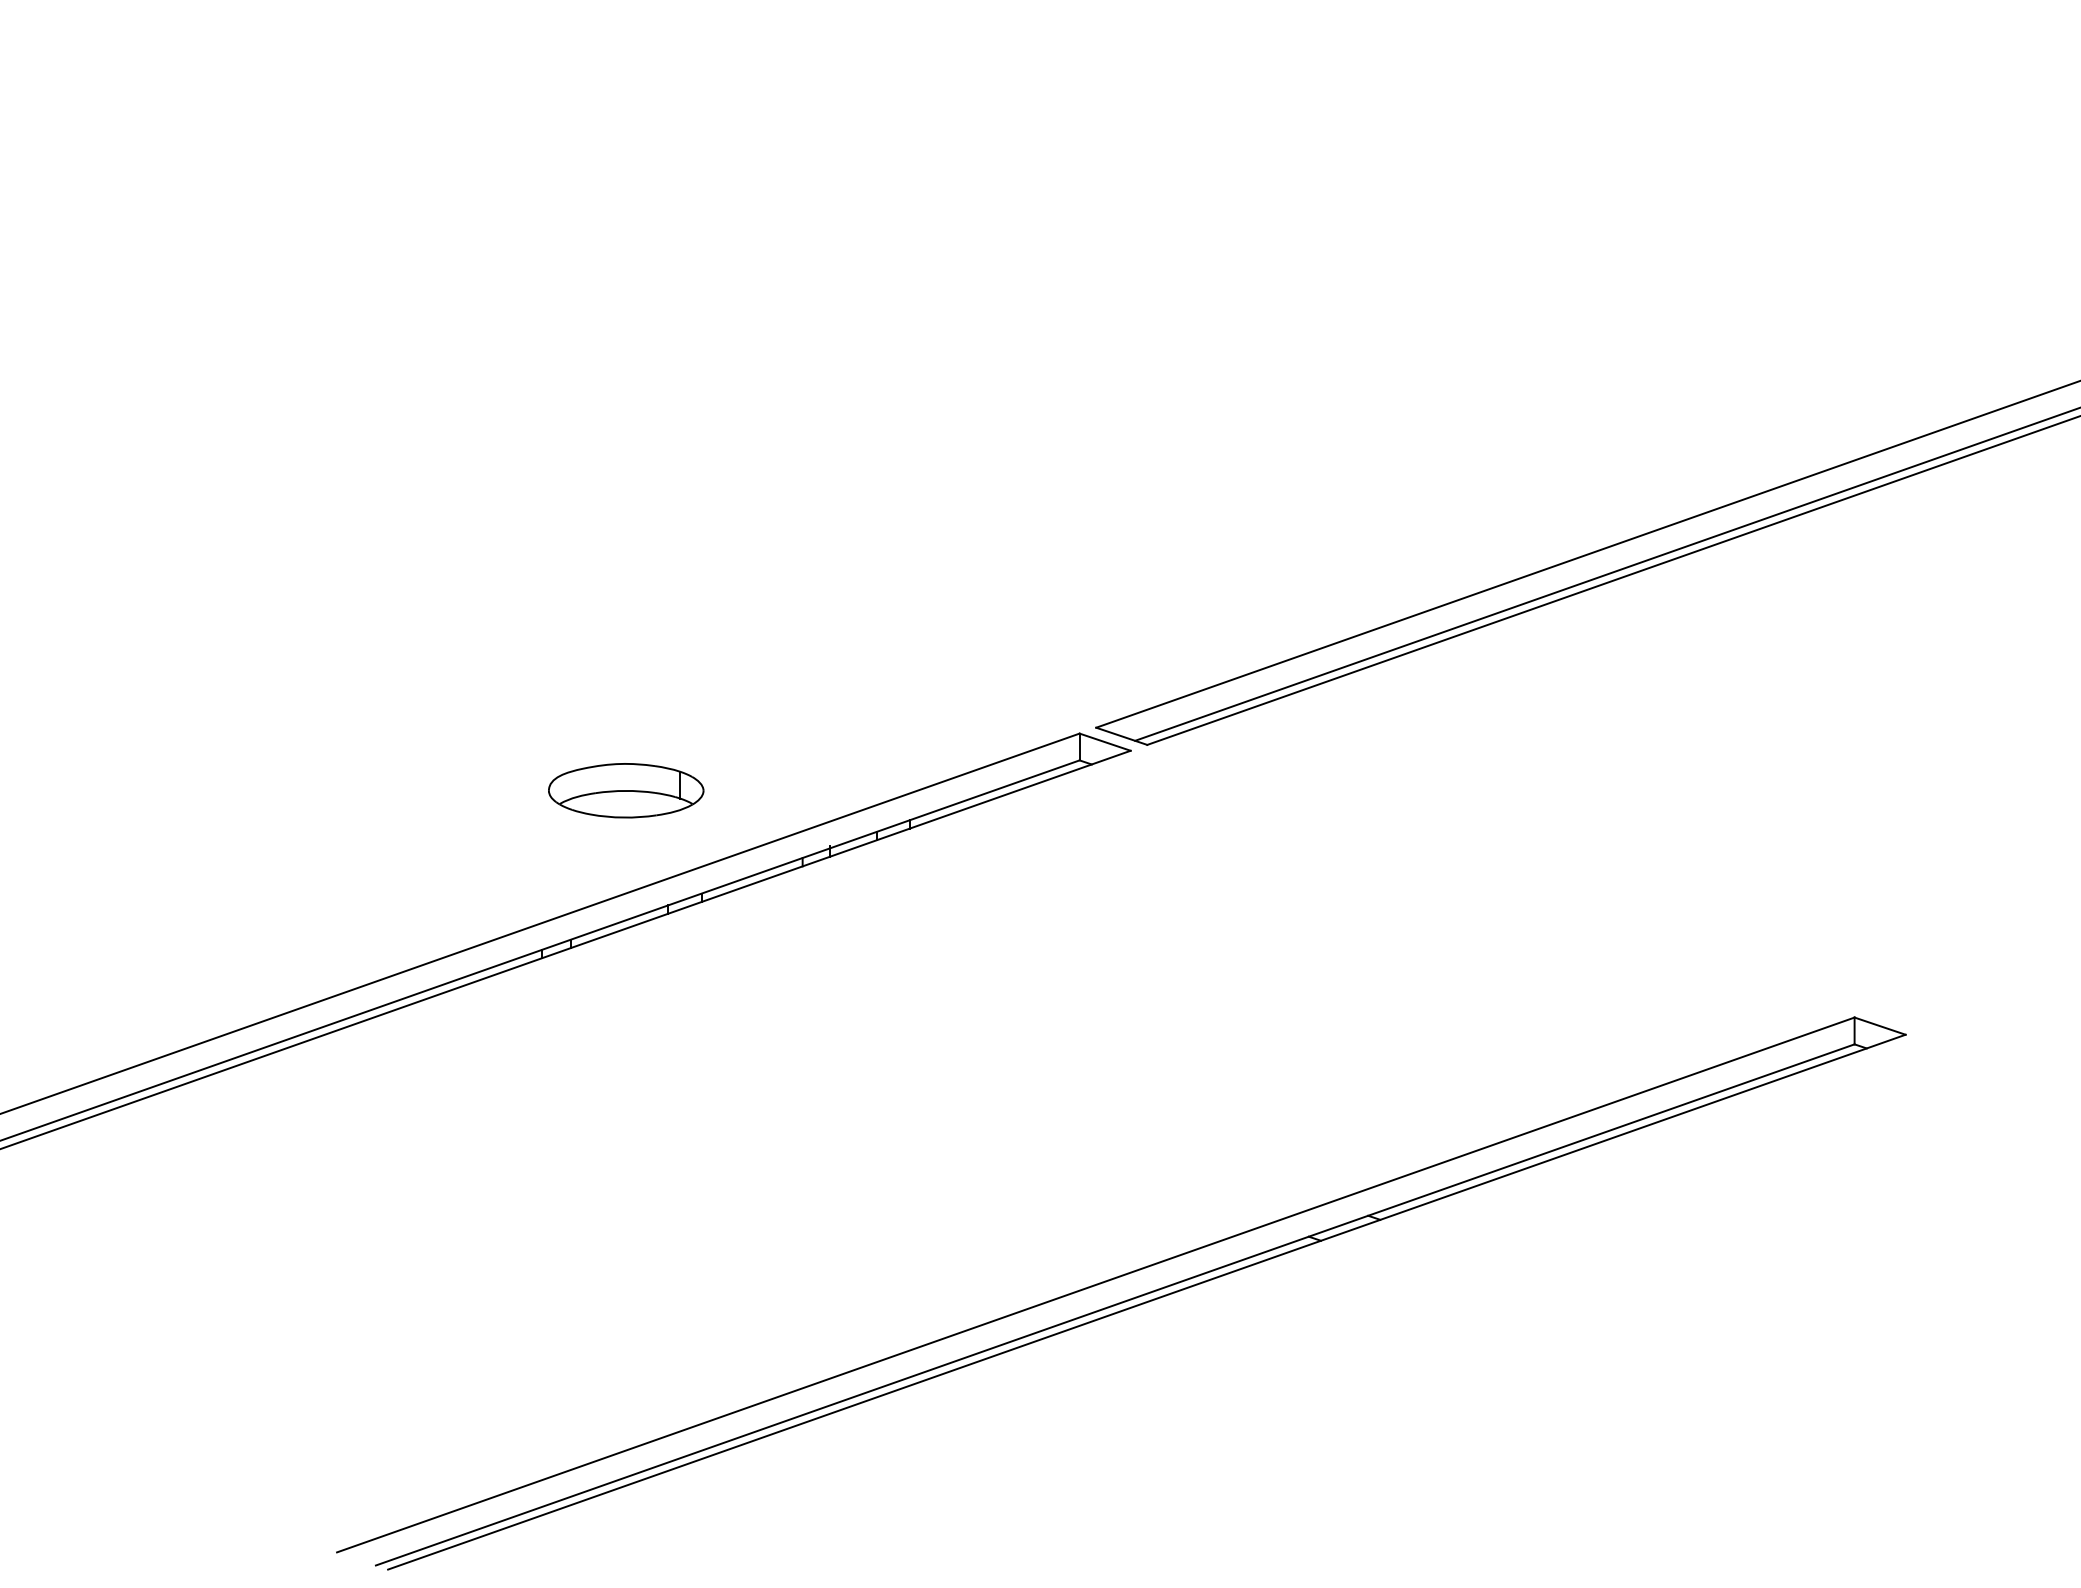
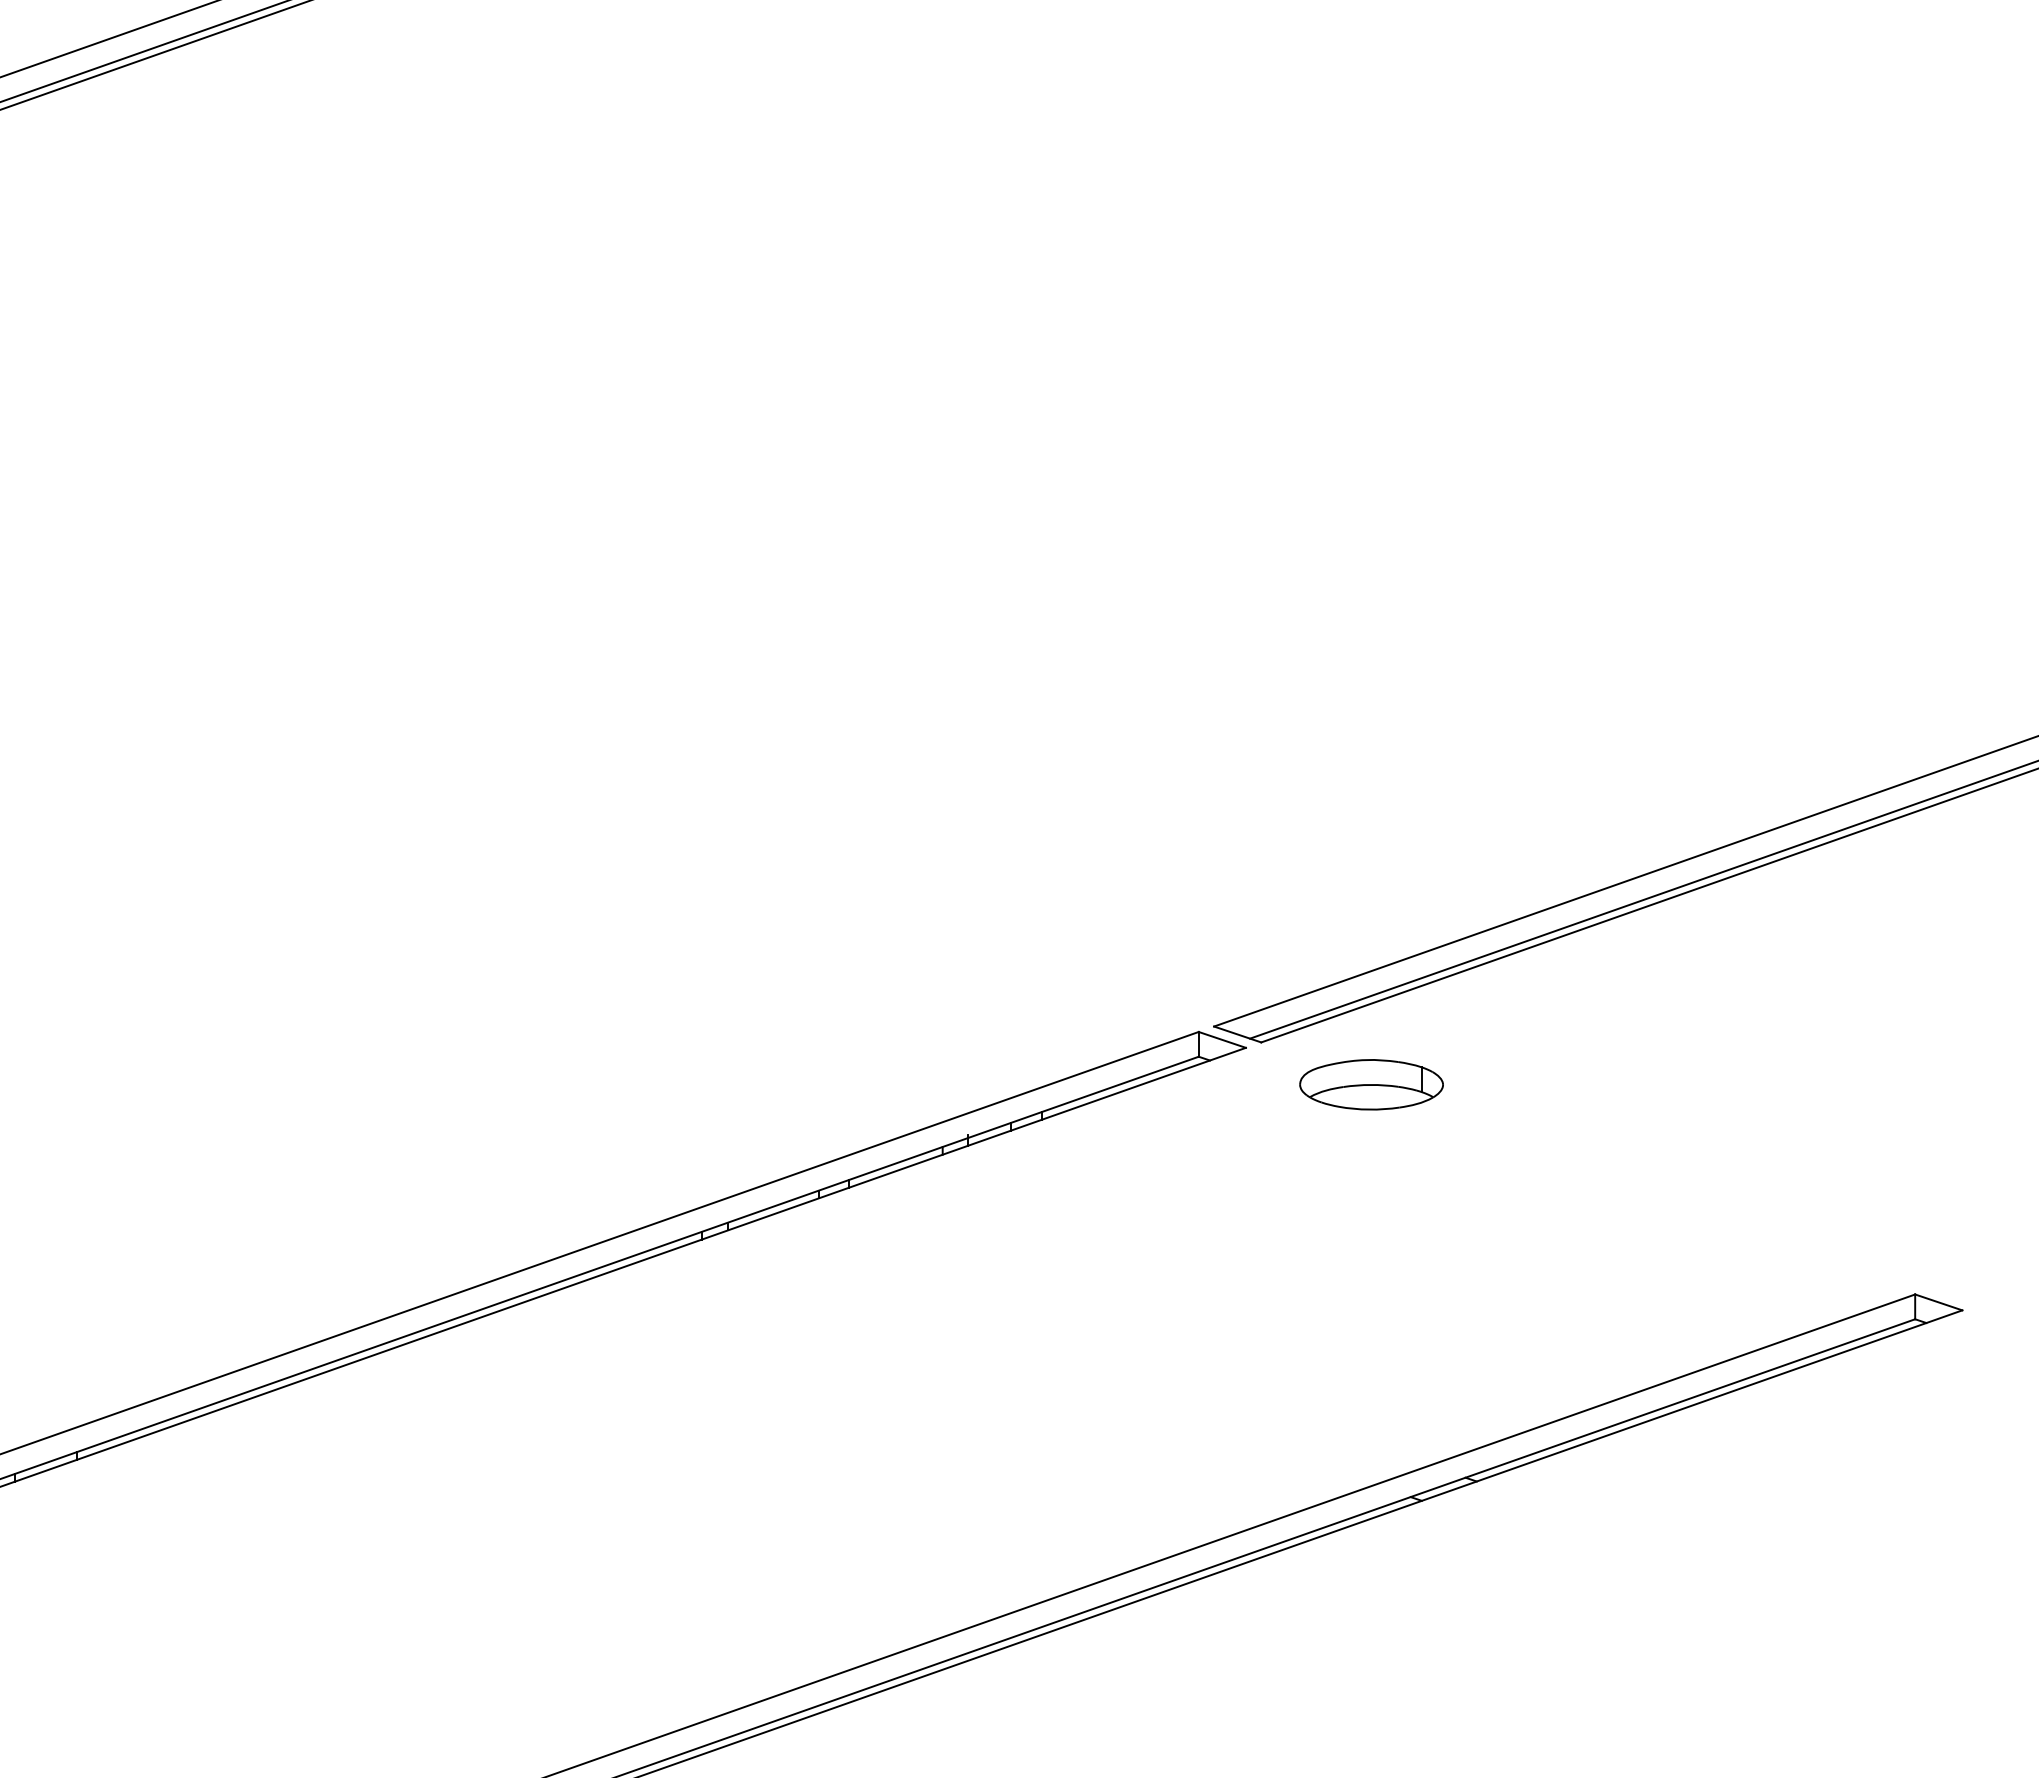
part: (626, 790) -> (1371, 1084), moved

